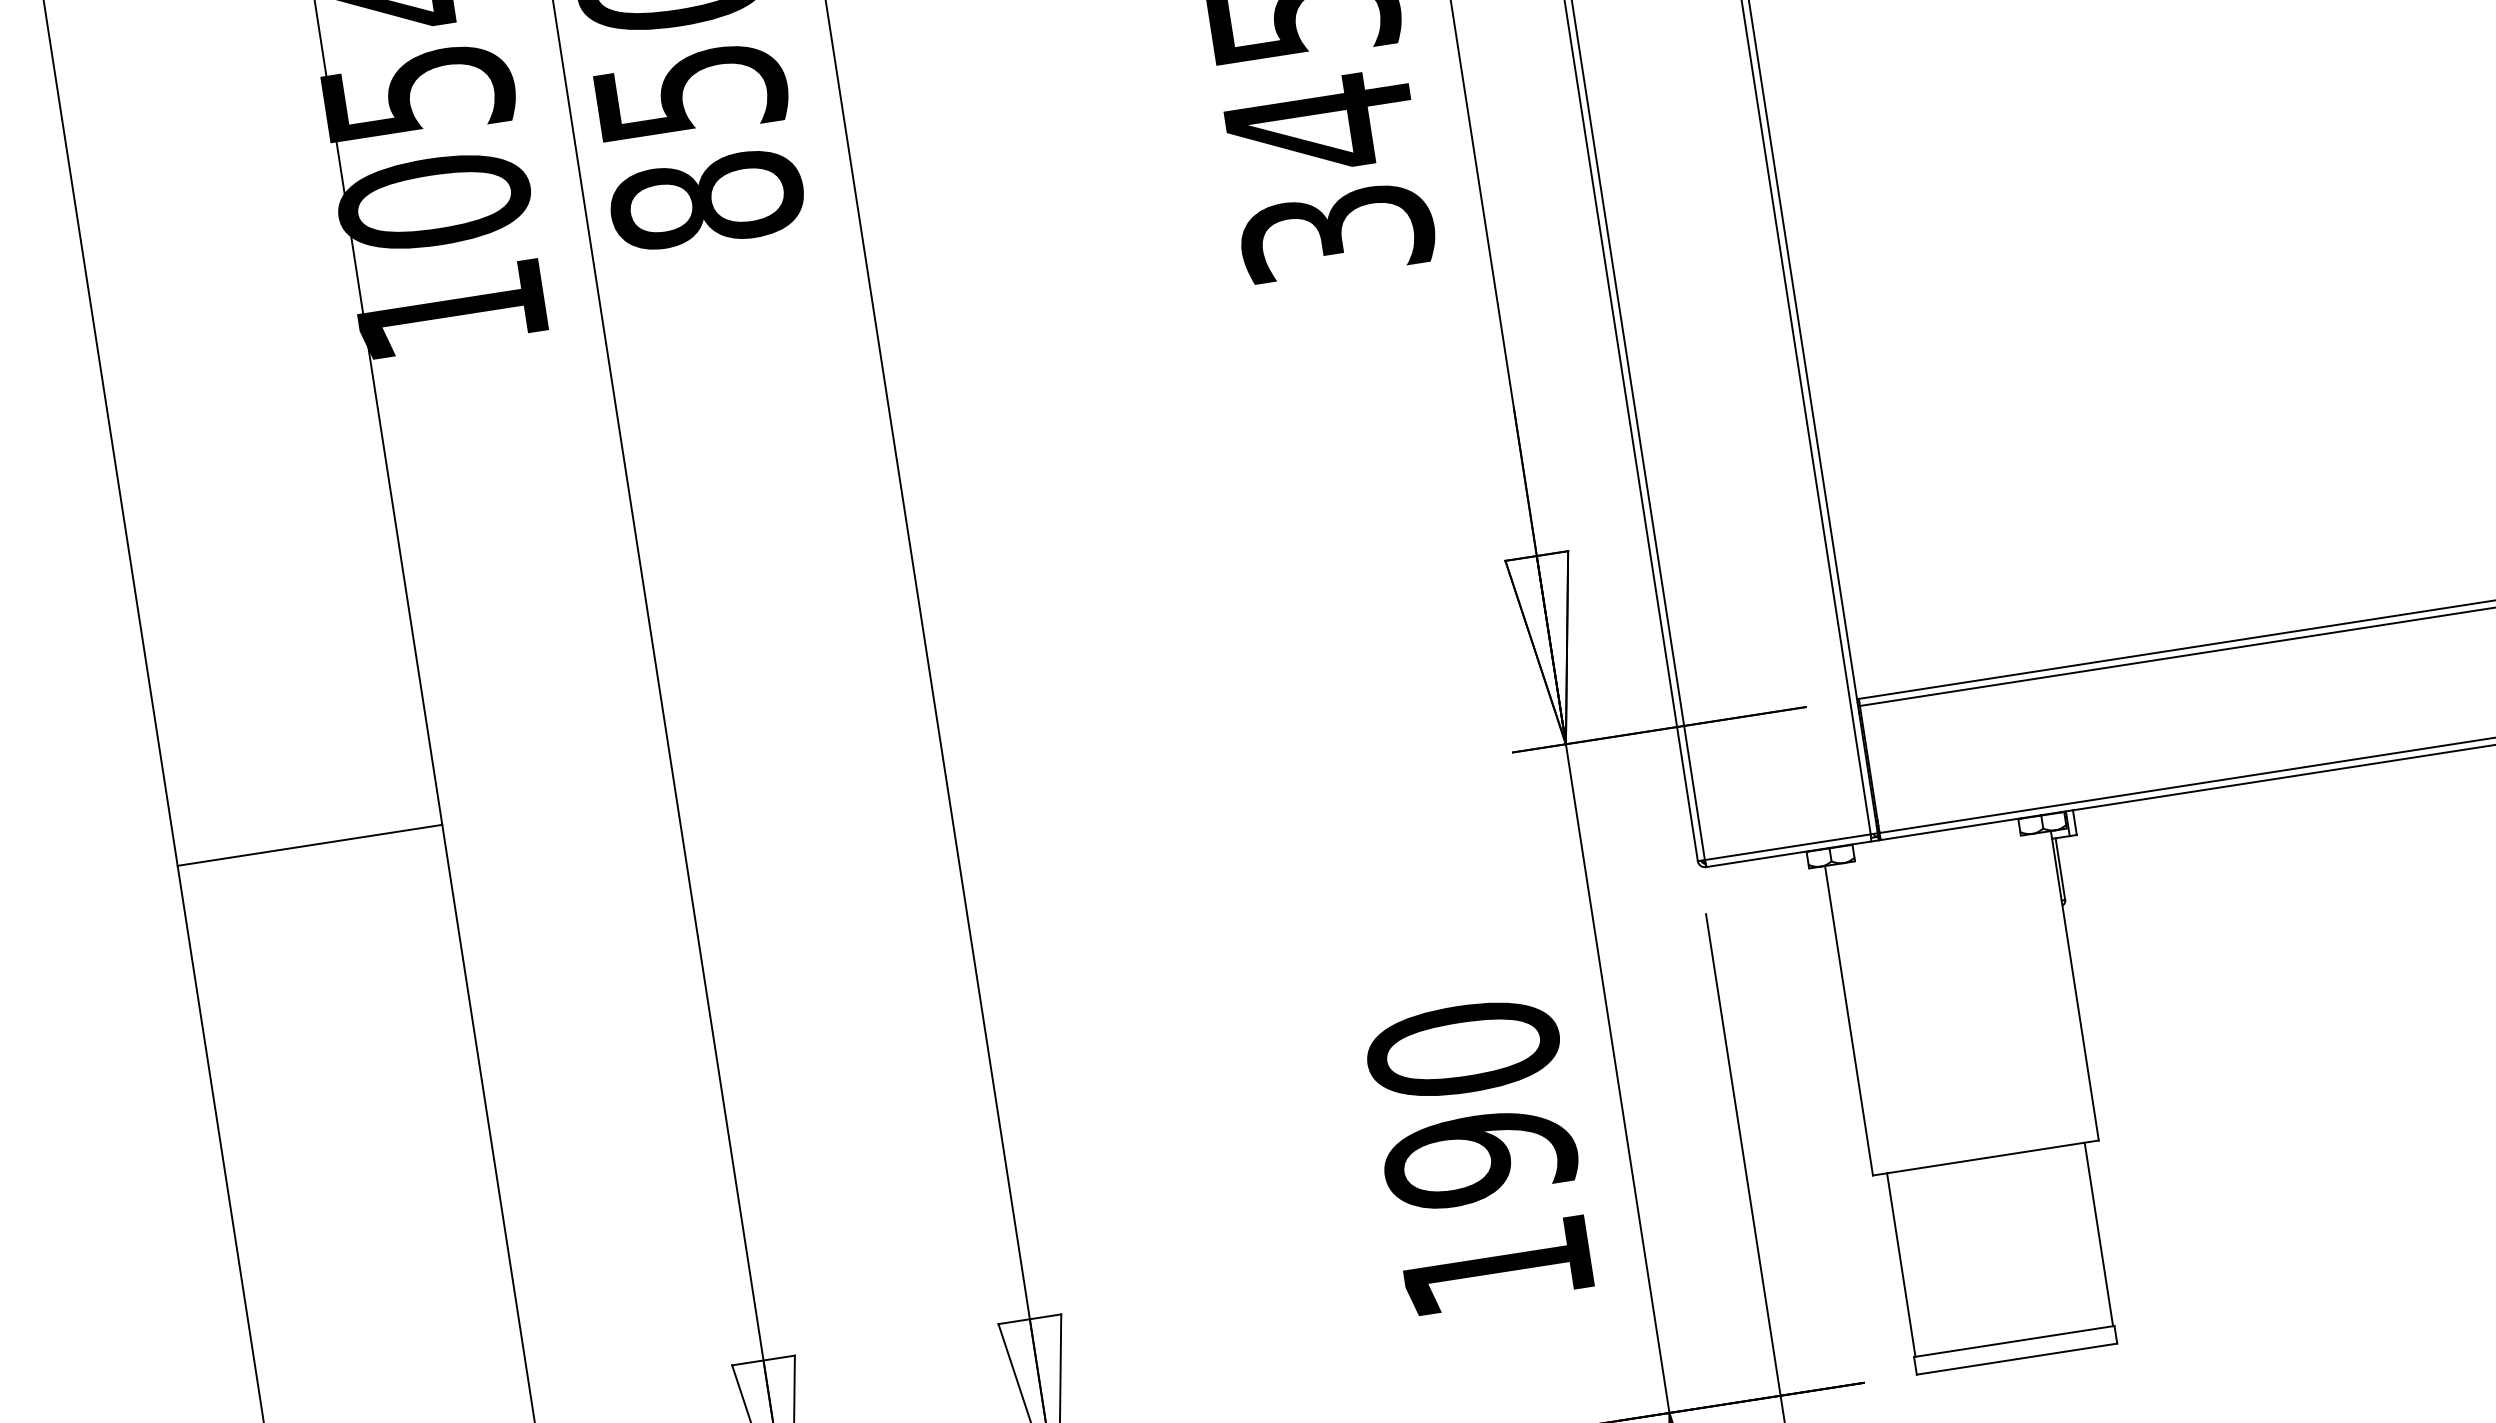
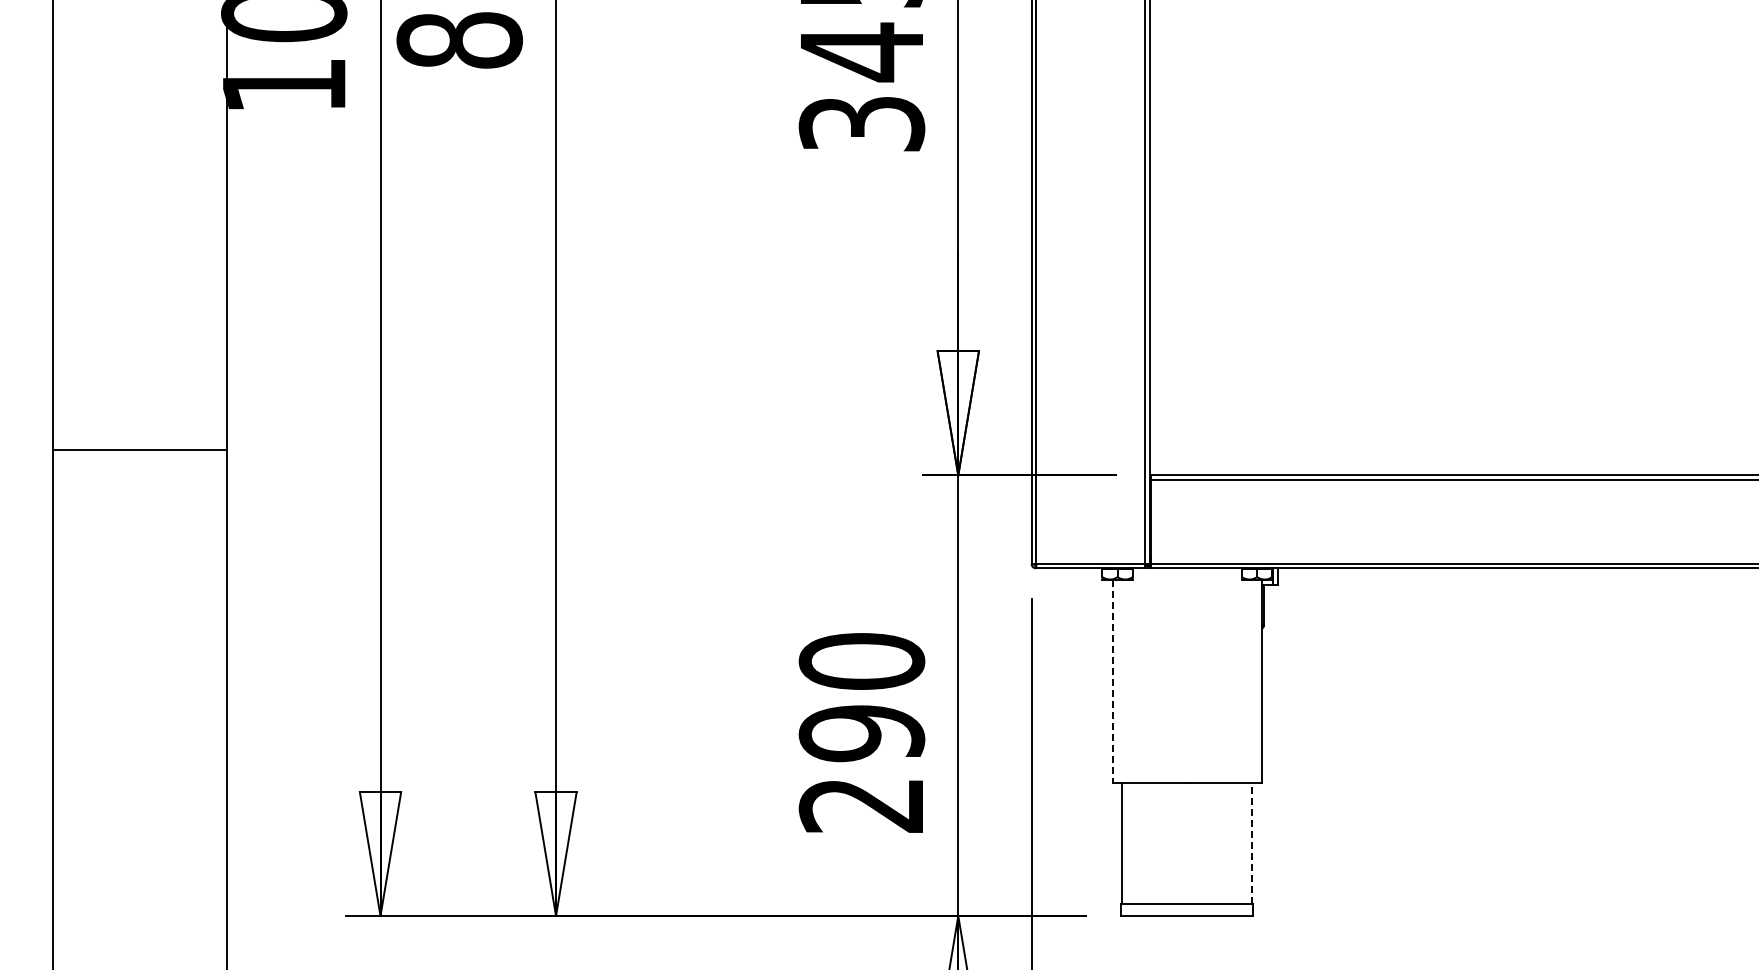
line: (309, 845) -> (139, 450), moved
line: (1848, 1020) -> (1112, 681), solid -> dashed
line: (2098, 1233) -> (1252, 843), solid -> dashed
text: (1495, 1268) -> (860, 805), 190 -> 290

